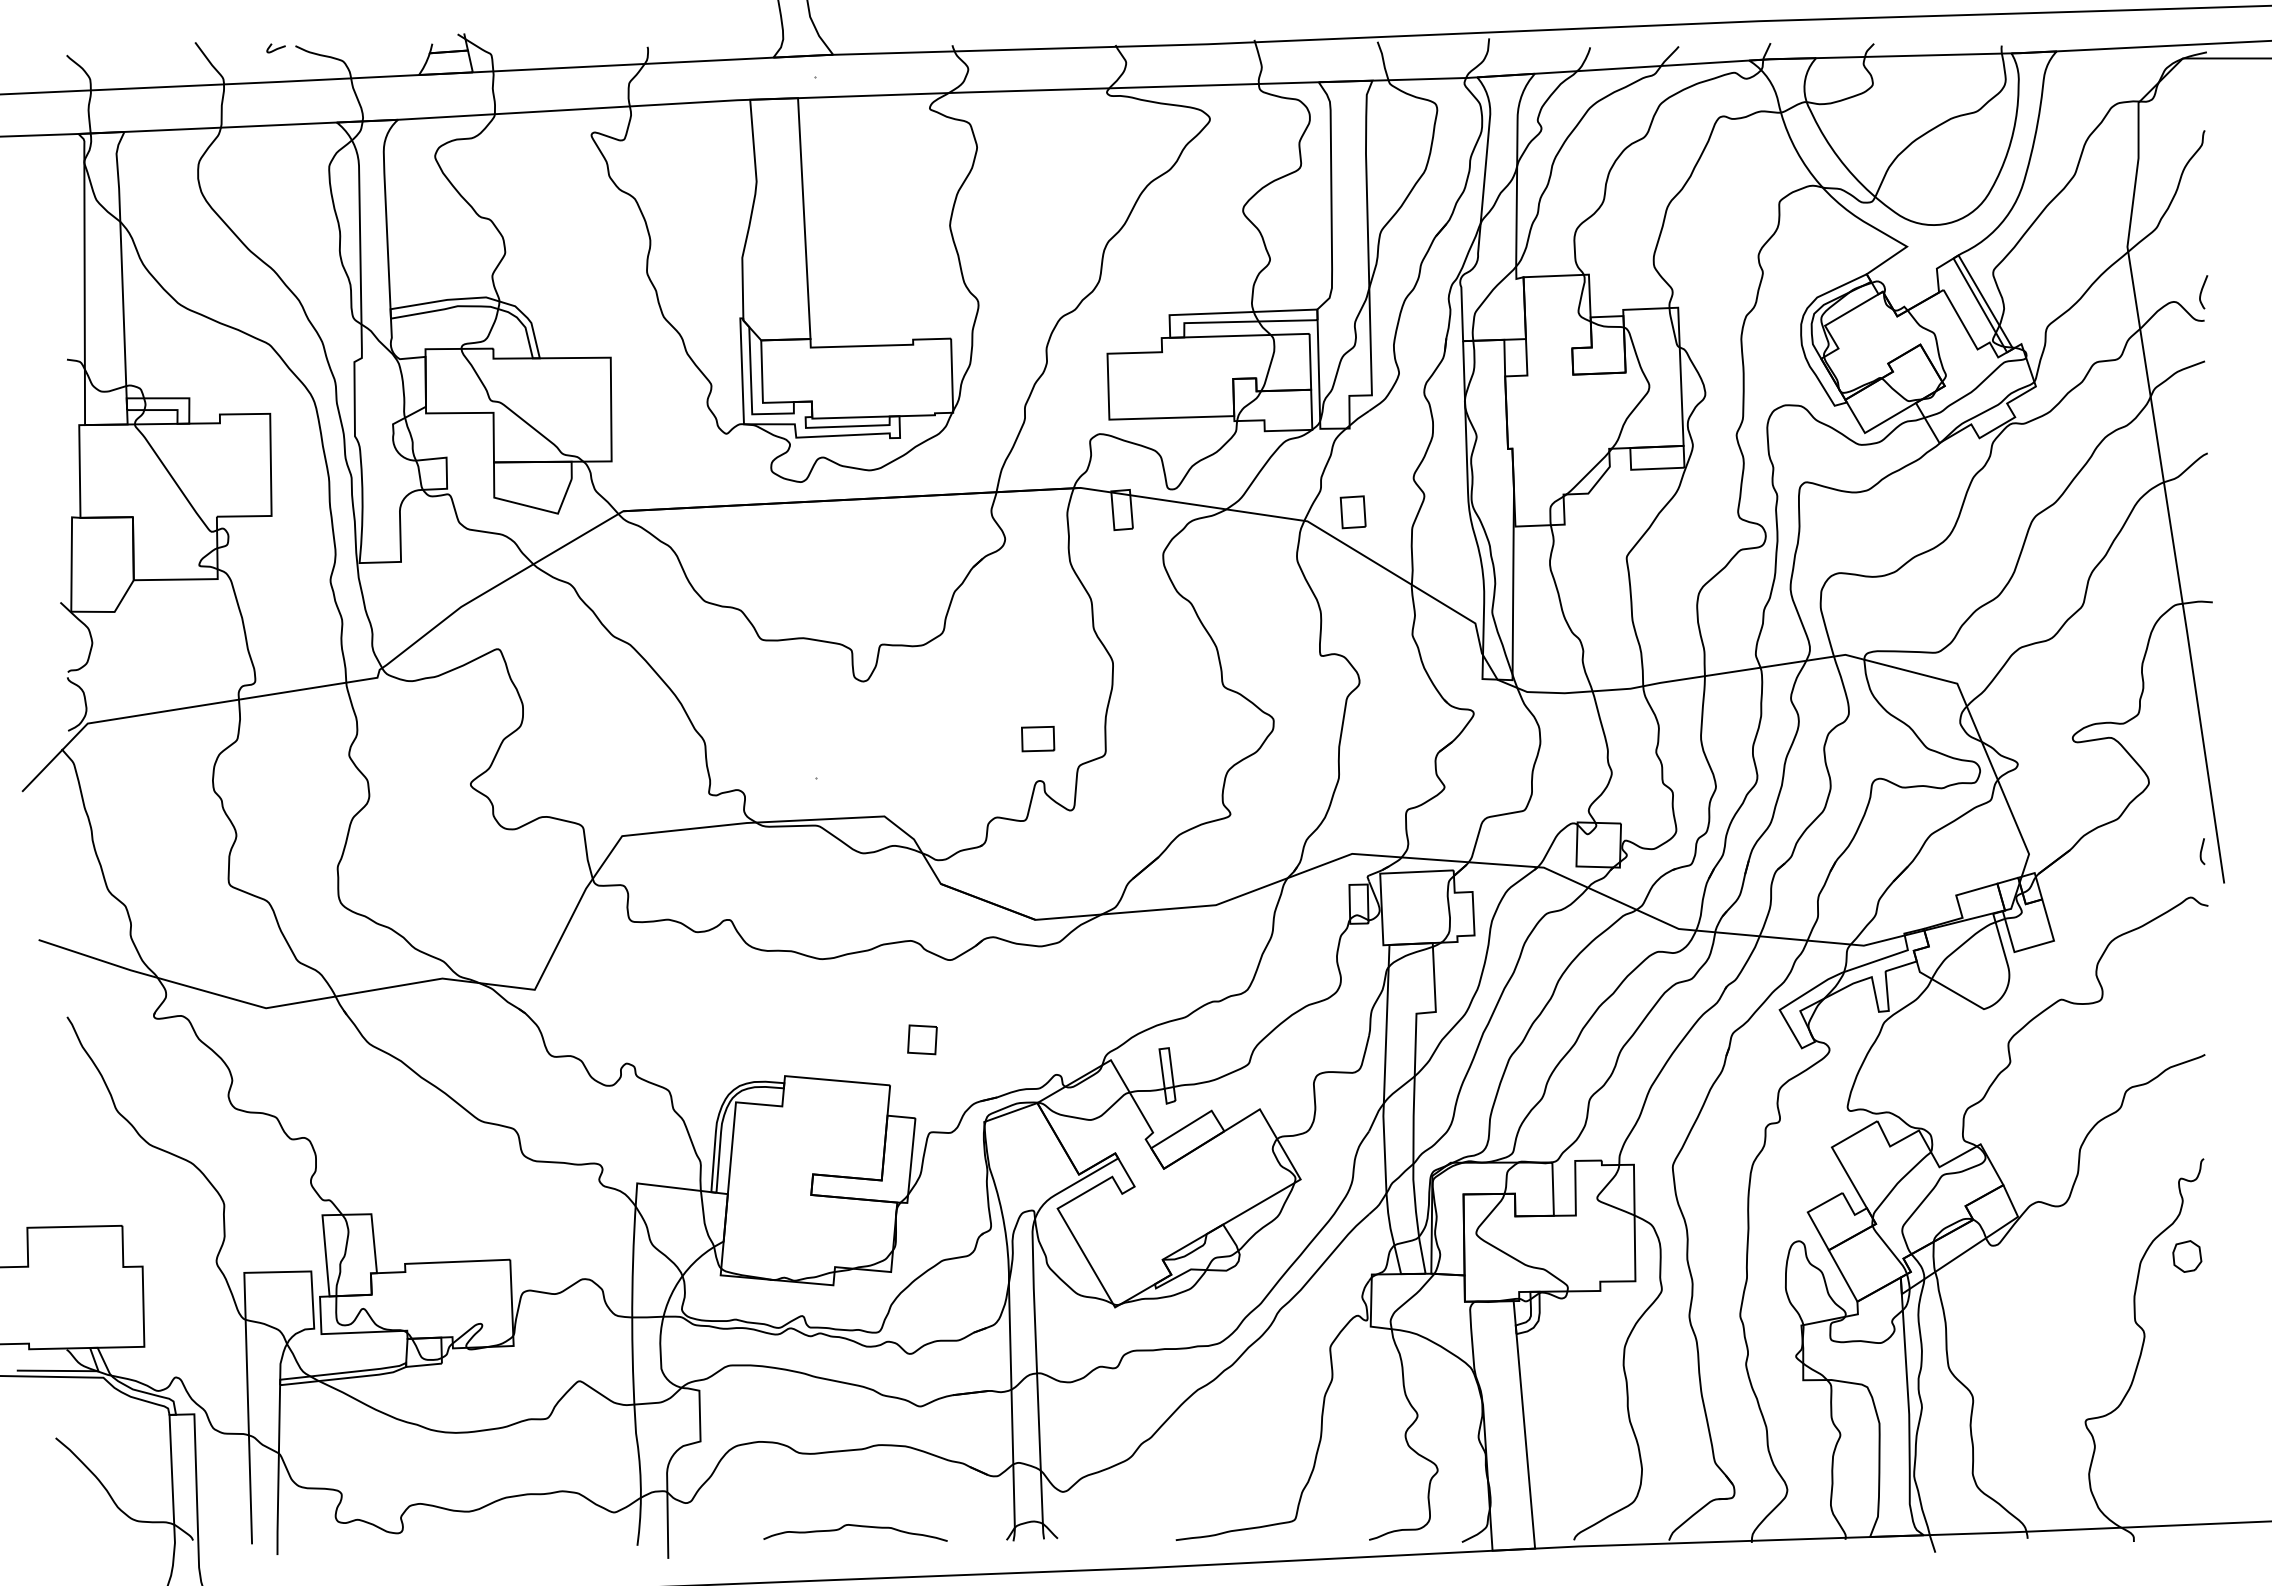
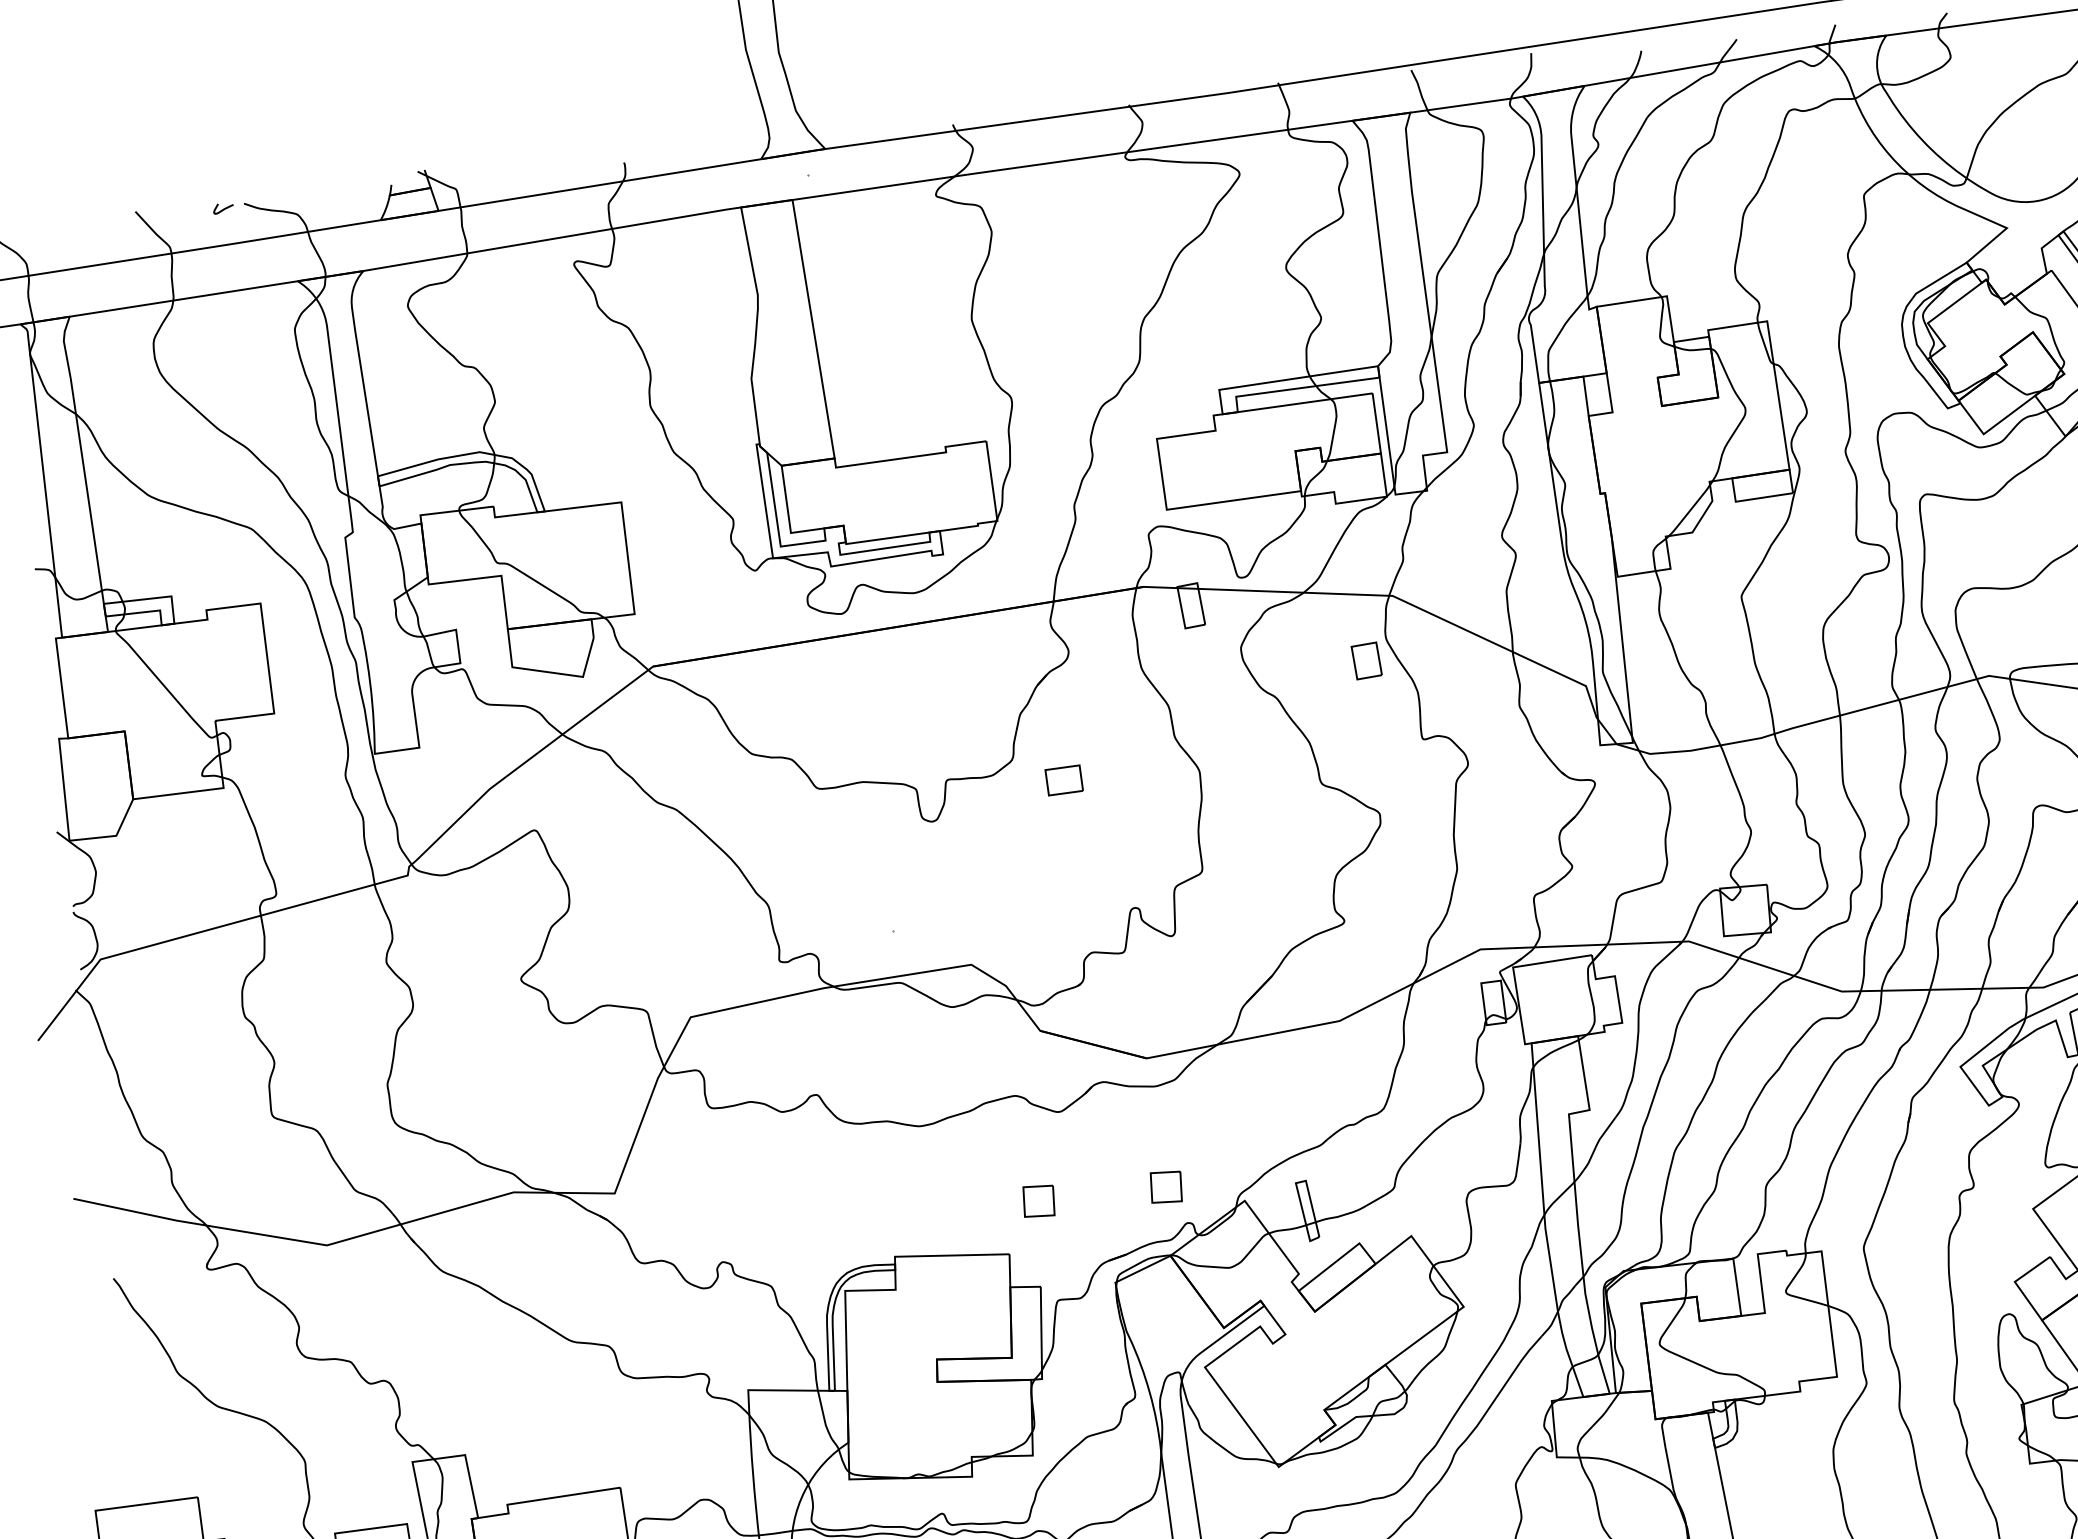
part: (1352, 512) -> (1366, 661), moved
part: (1038, 739) -> (1064, 780), moved
part: (1040, 1039) -> (1166, 1186), added

